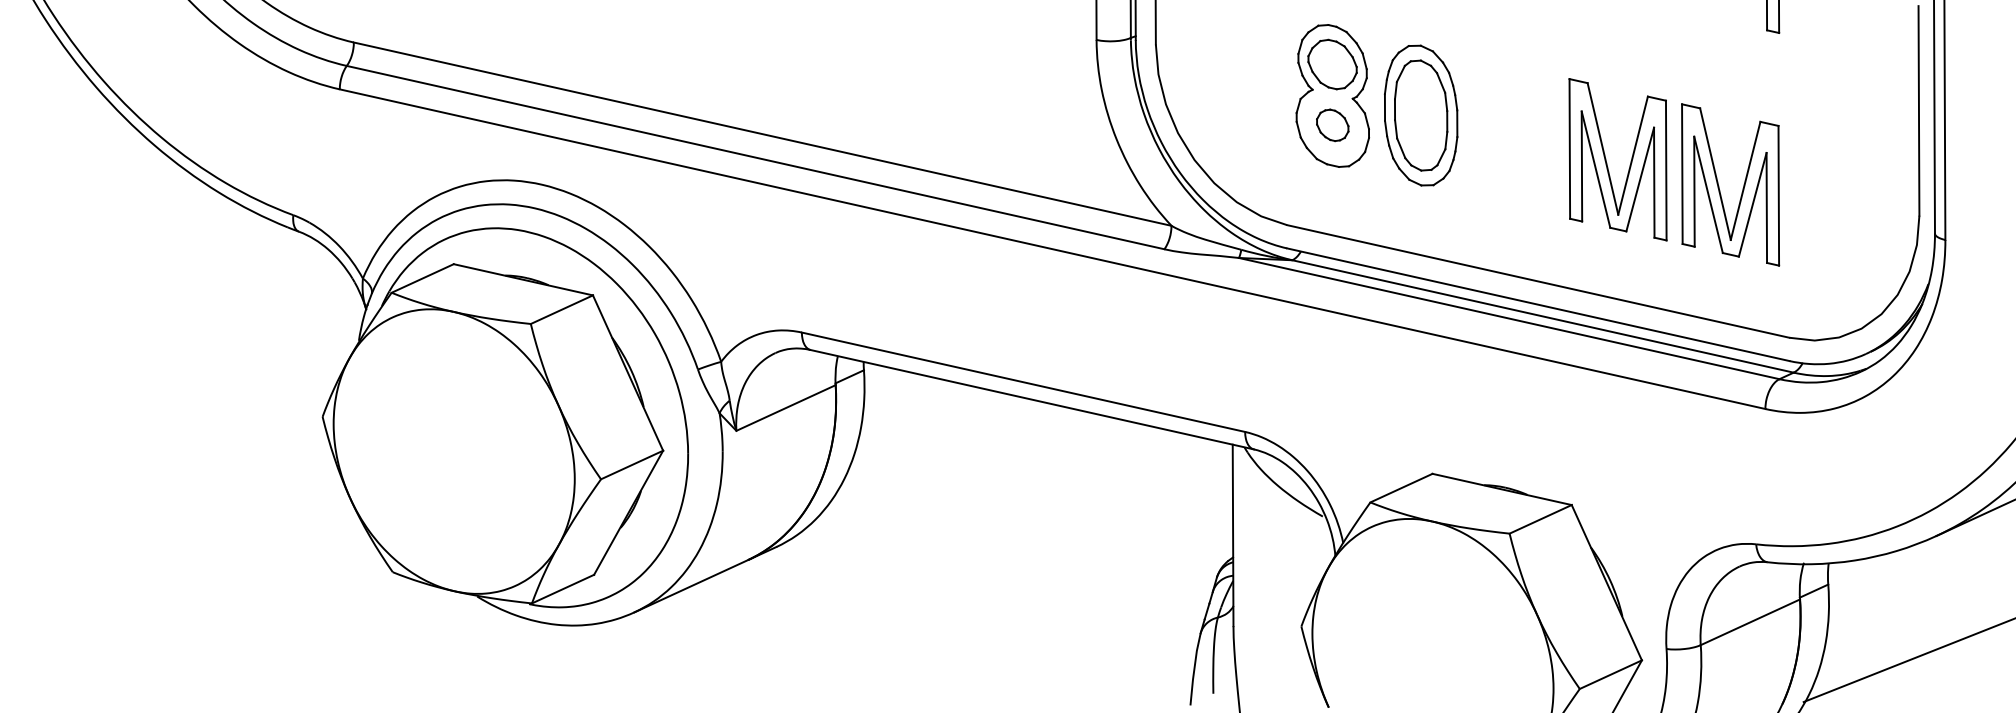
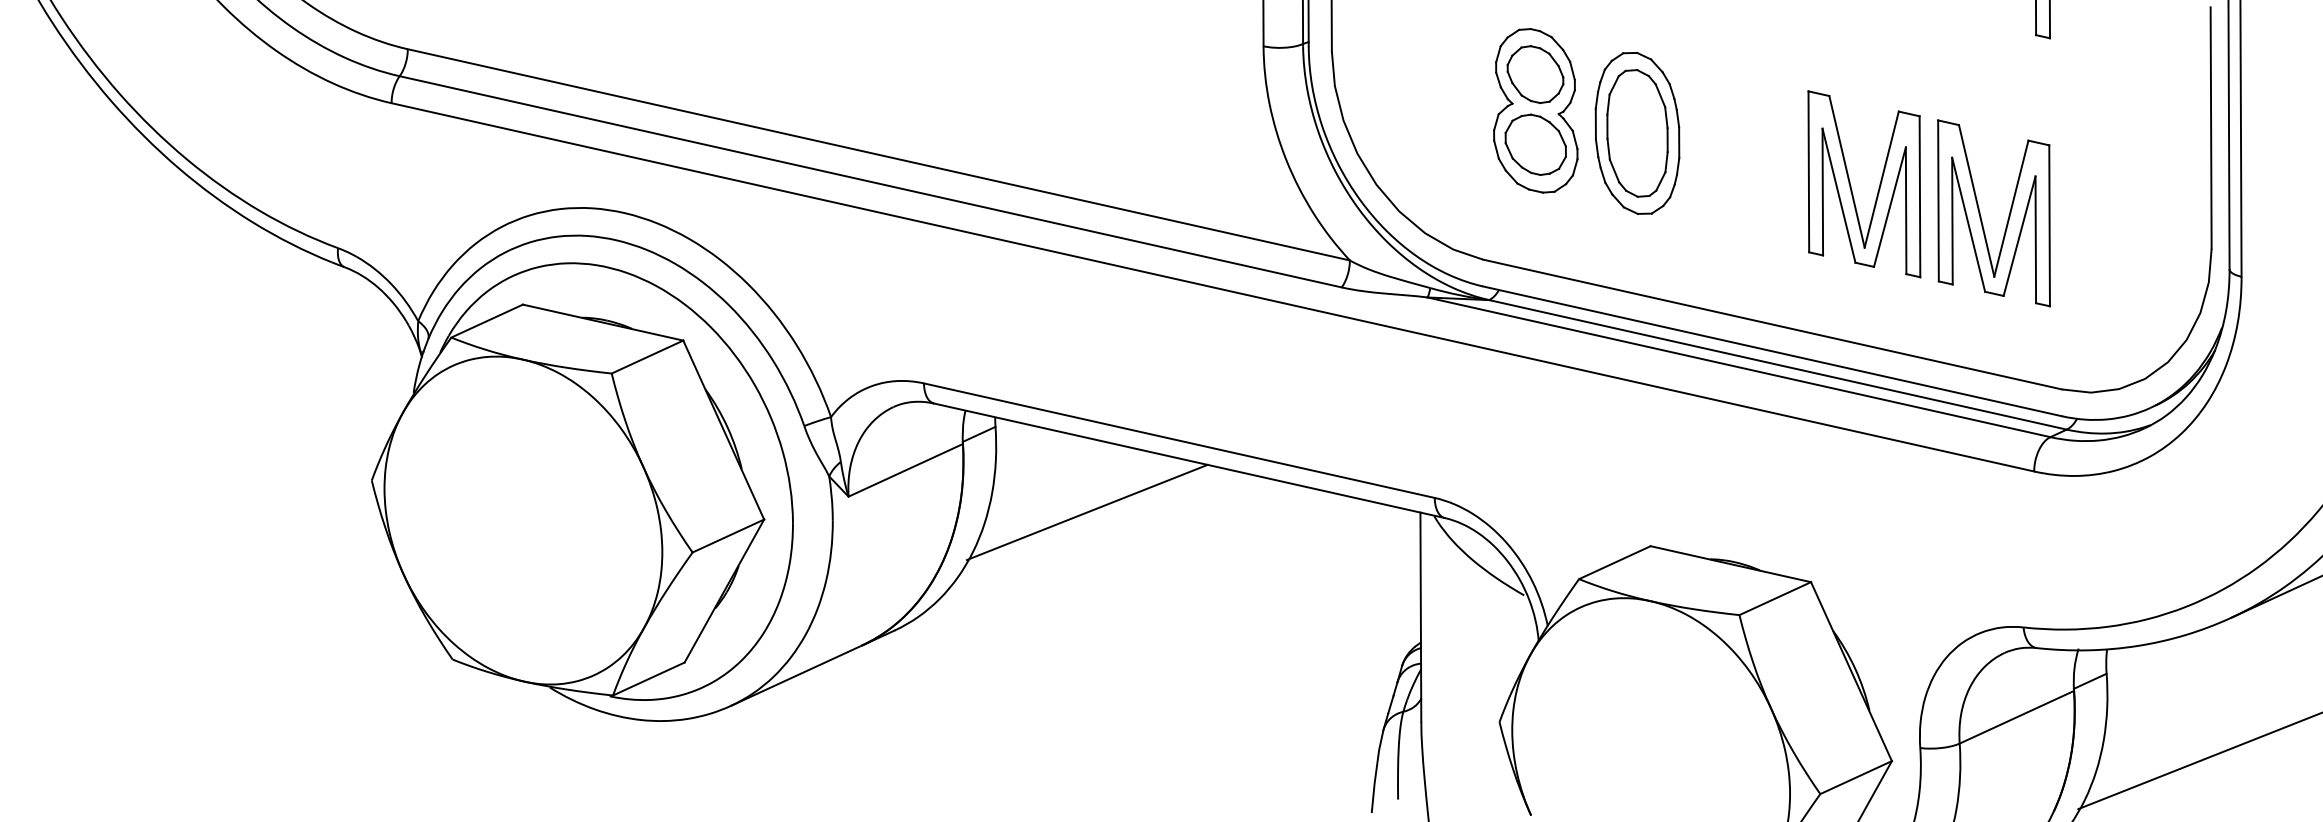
part: (1332, 125) -> (1535, 144), size x1.67
line: (942, 444) -> (1086, 512), added

